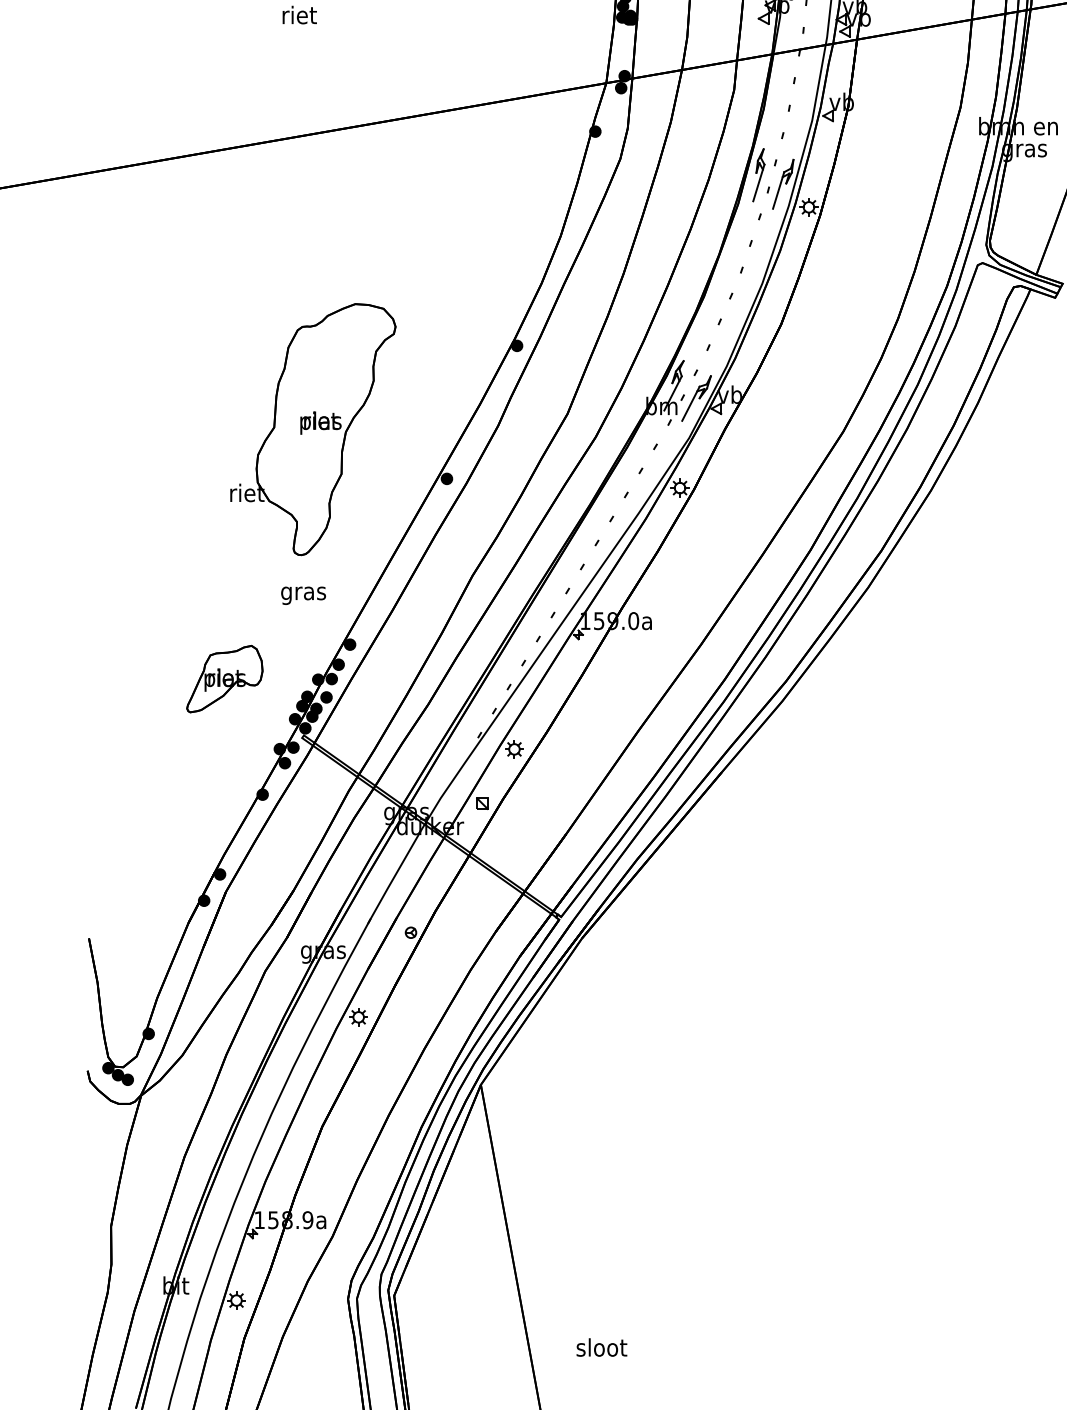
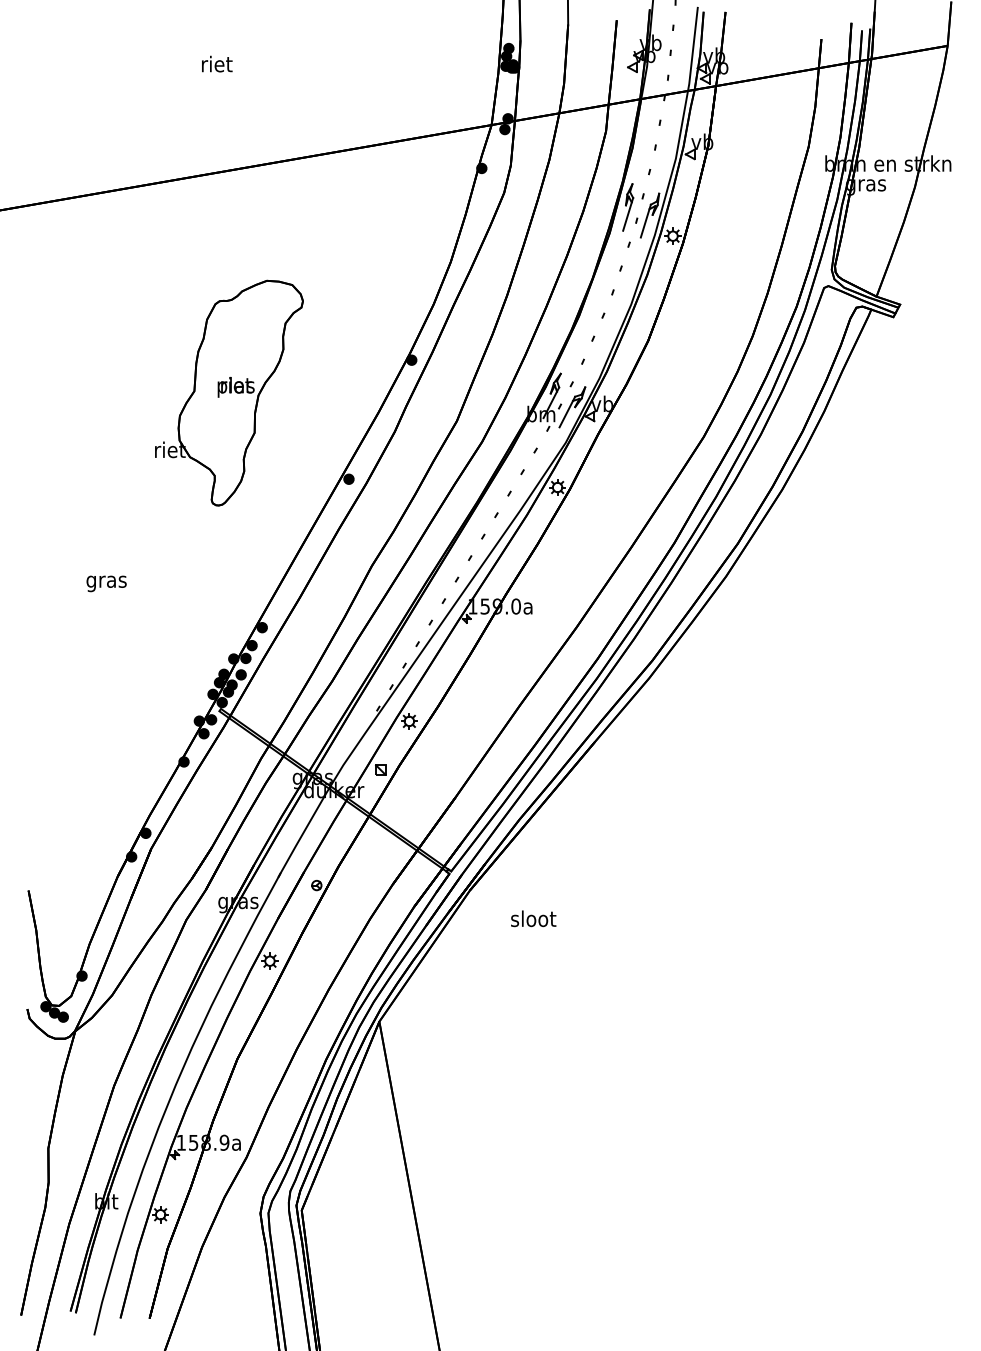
part: (313, 428) -> (229, 392), moved
text: (303, 595) -> (106, 583), moved
part: (224, 679) -> (149, 658), removed
text: (601, 1347) -> (533, 918), moved

